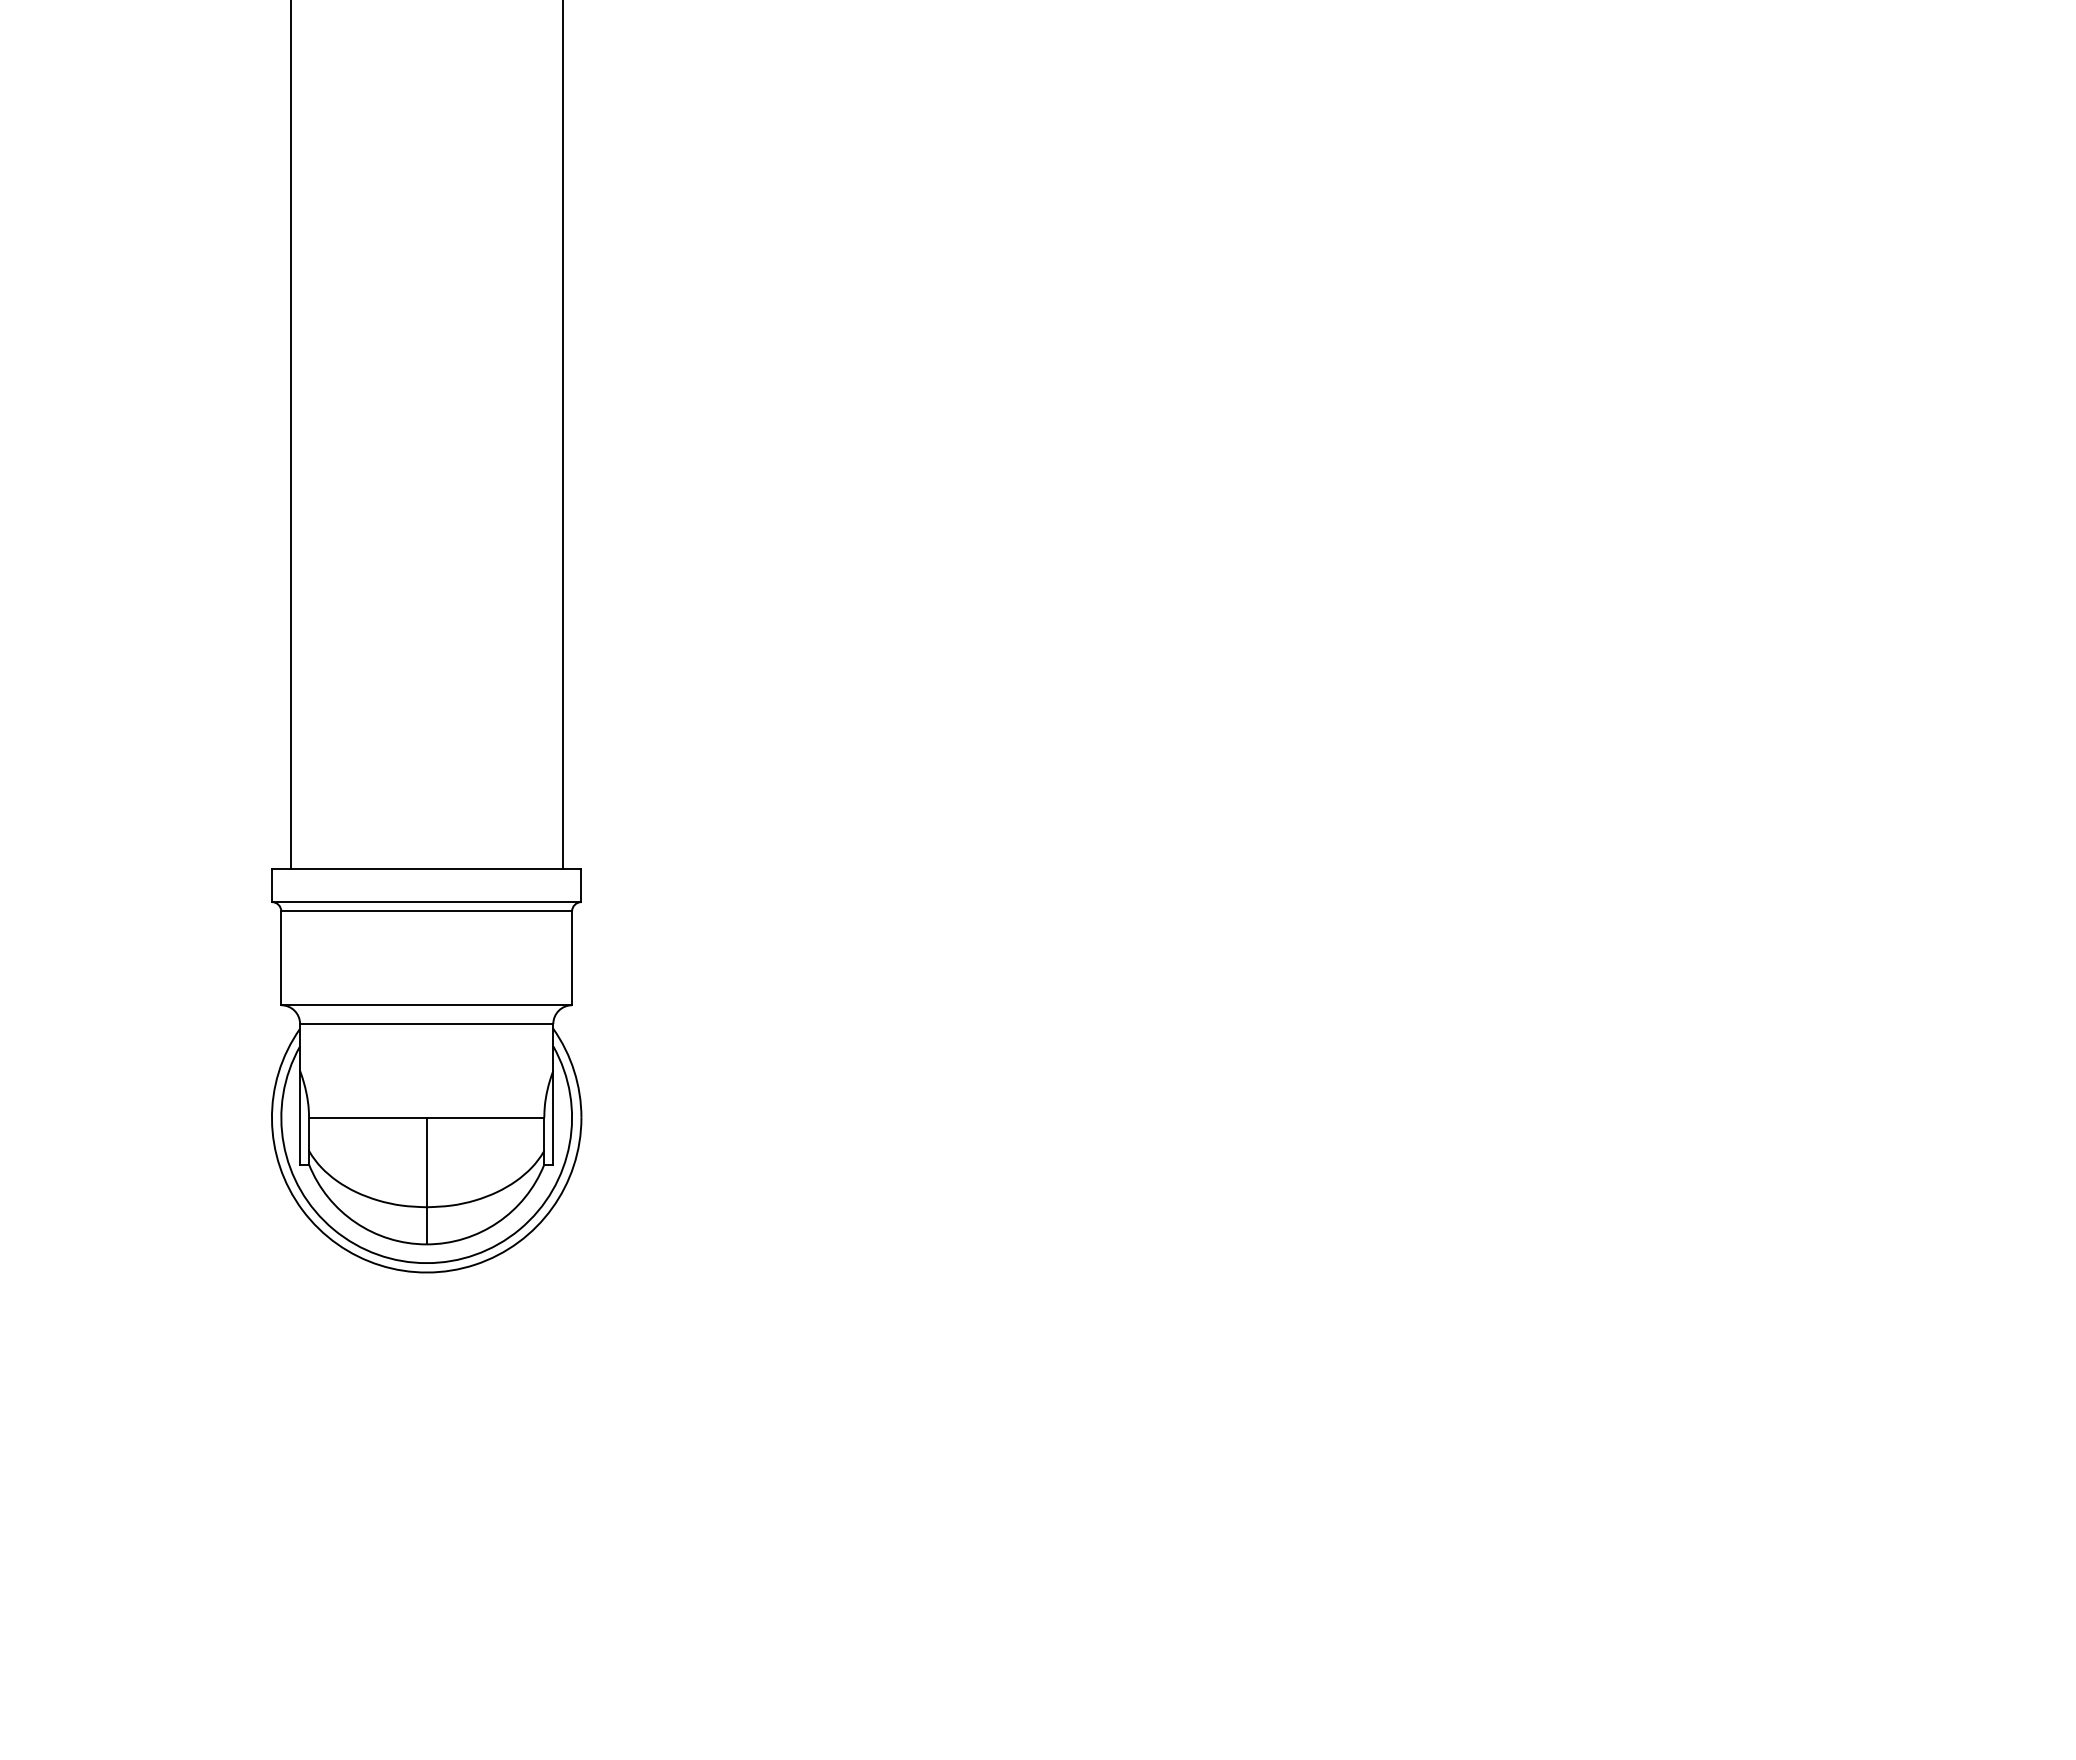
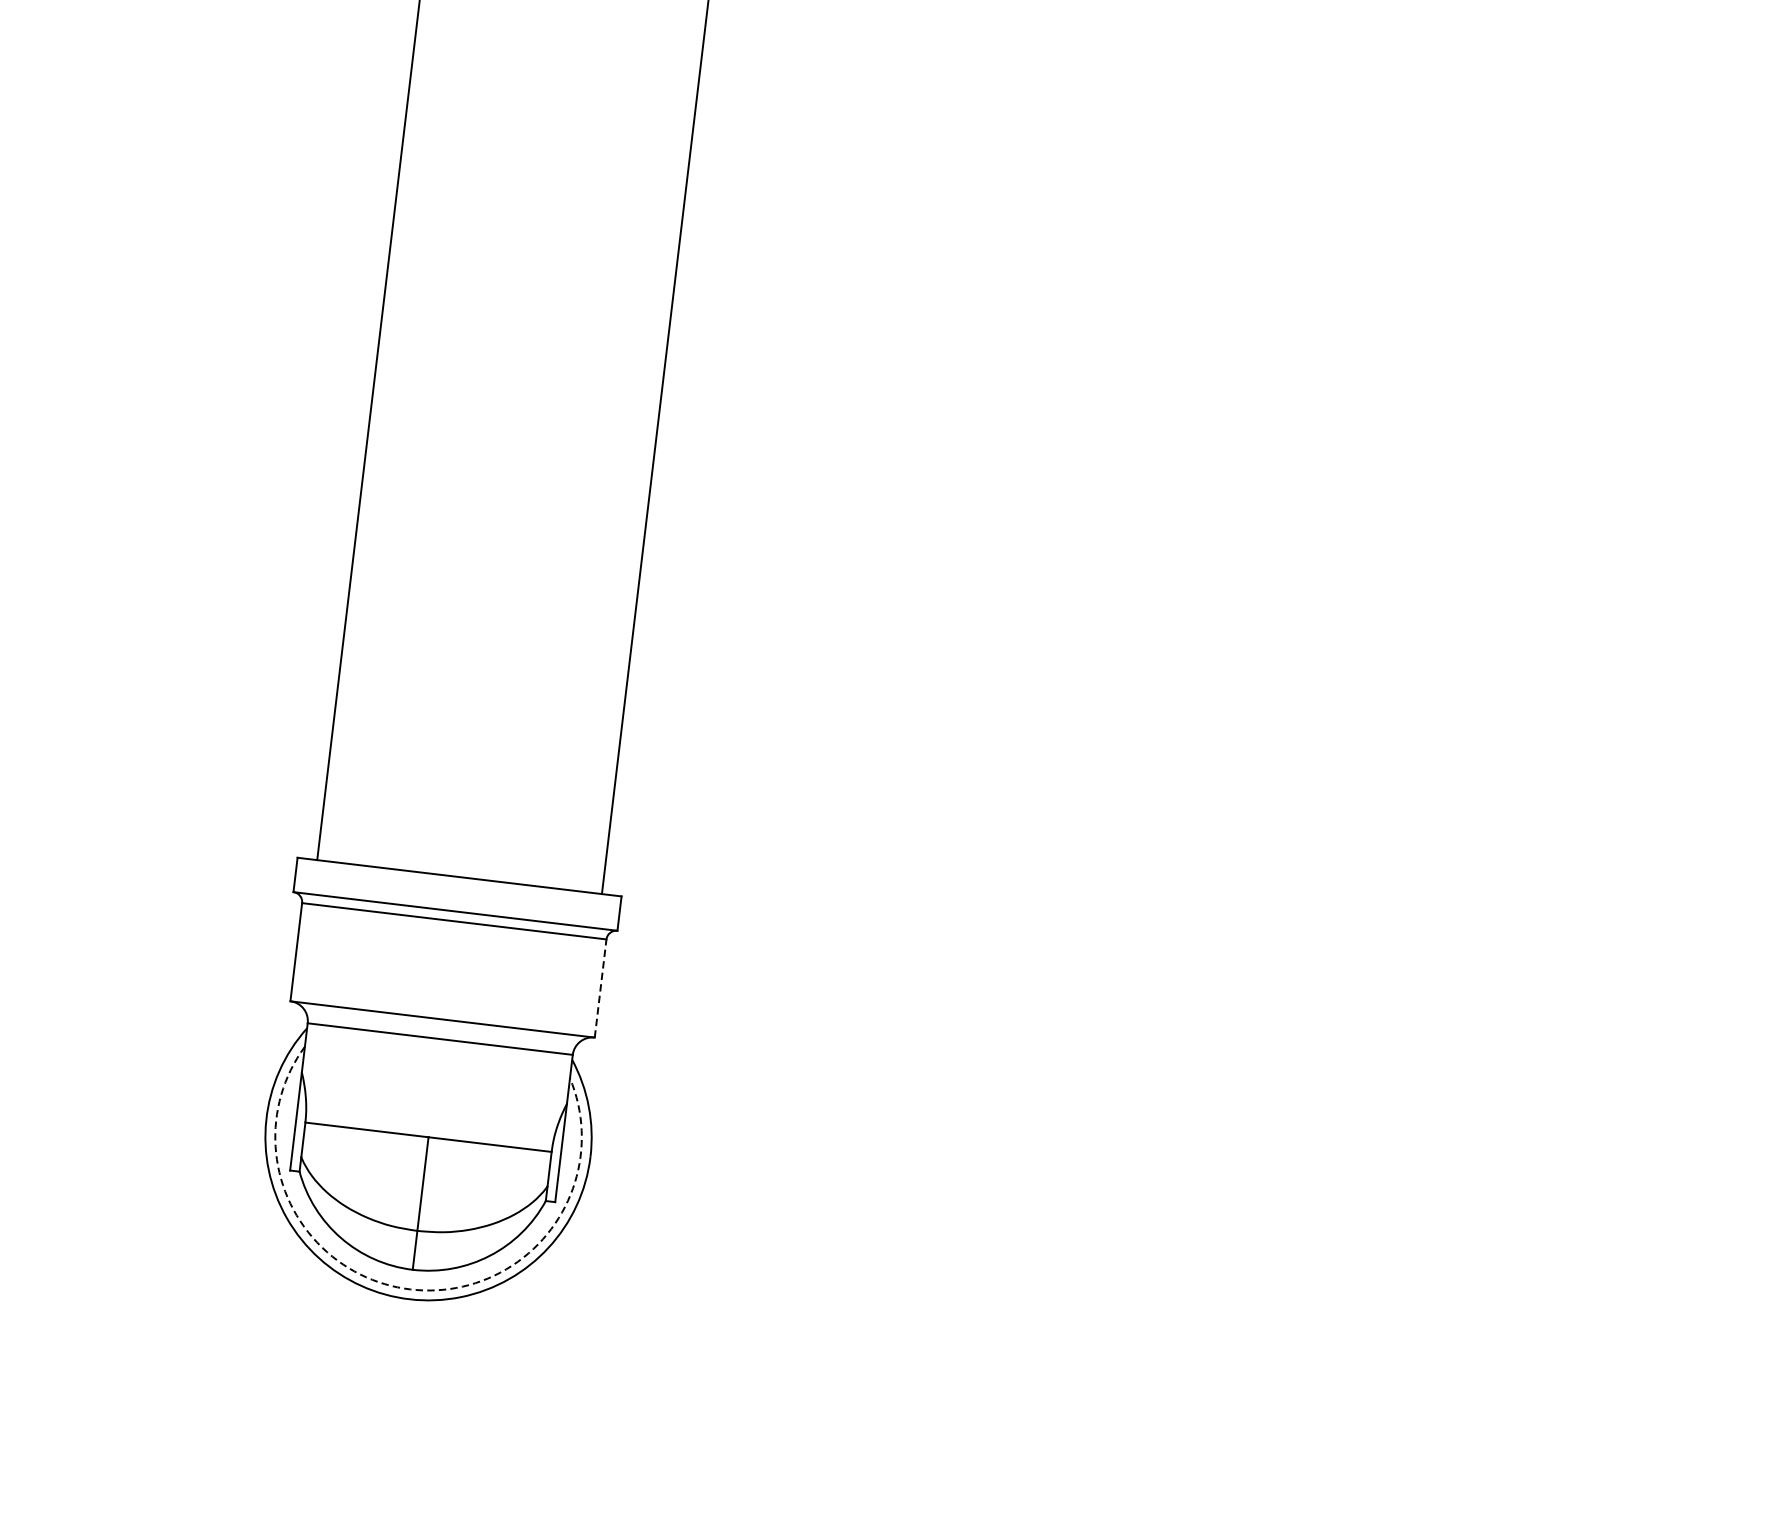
line: (572, 958) -> (601, 988), solid -> dashed
arc: (426, 1263) -> (410, 1289), solid -> dashed

